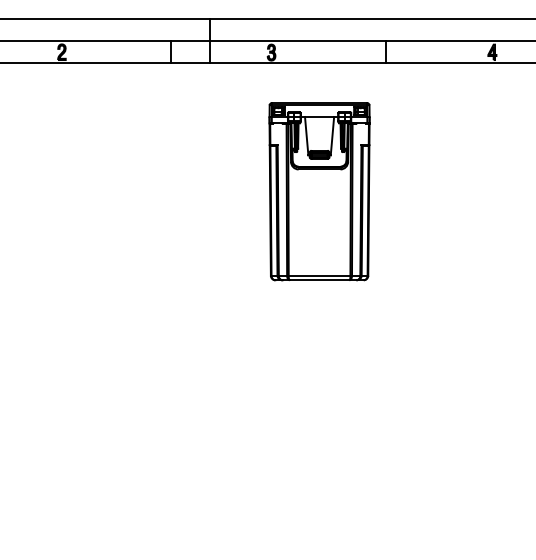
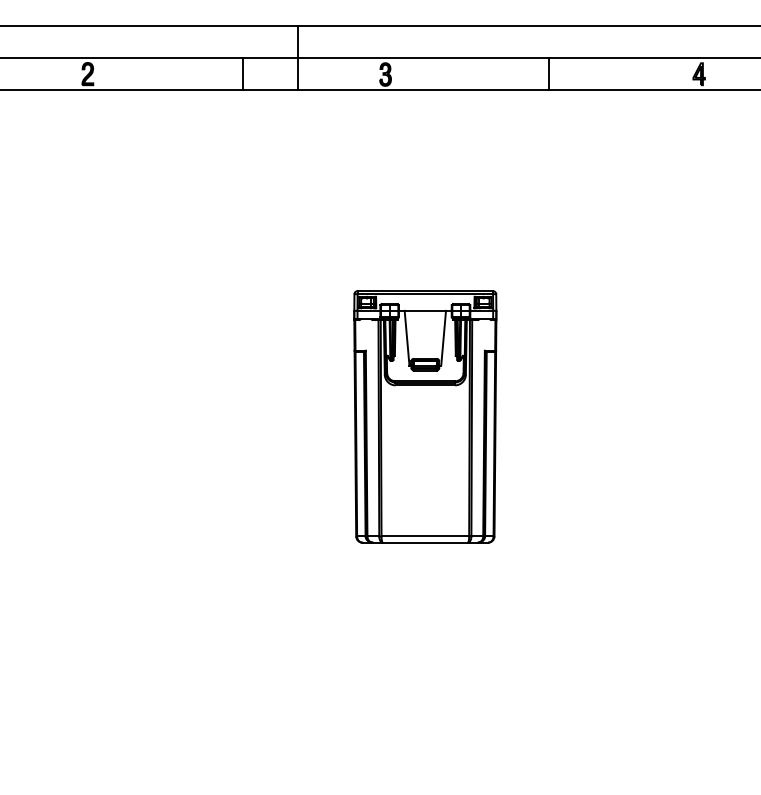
part: (319, 191) -> (425, 416), moved

